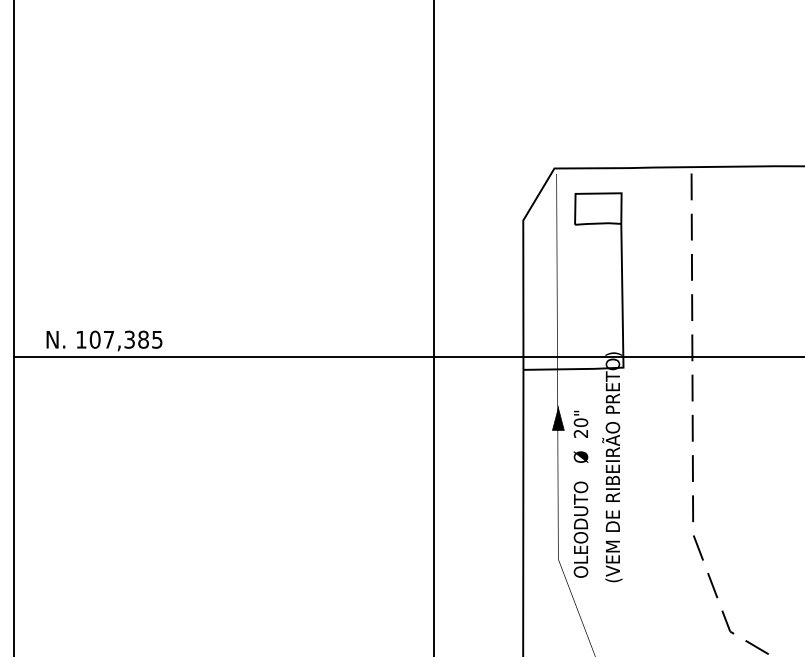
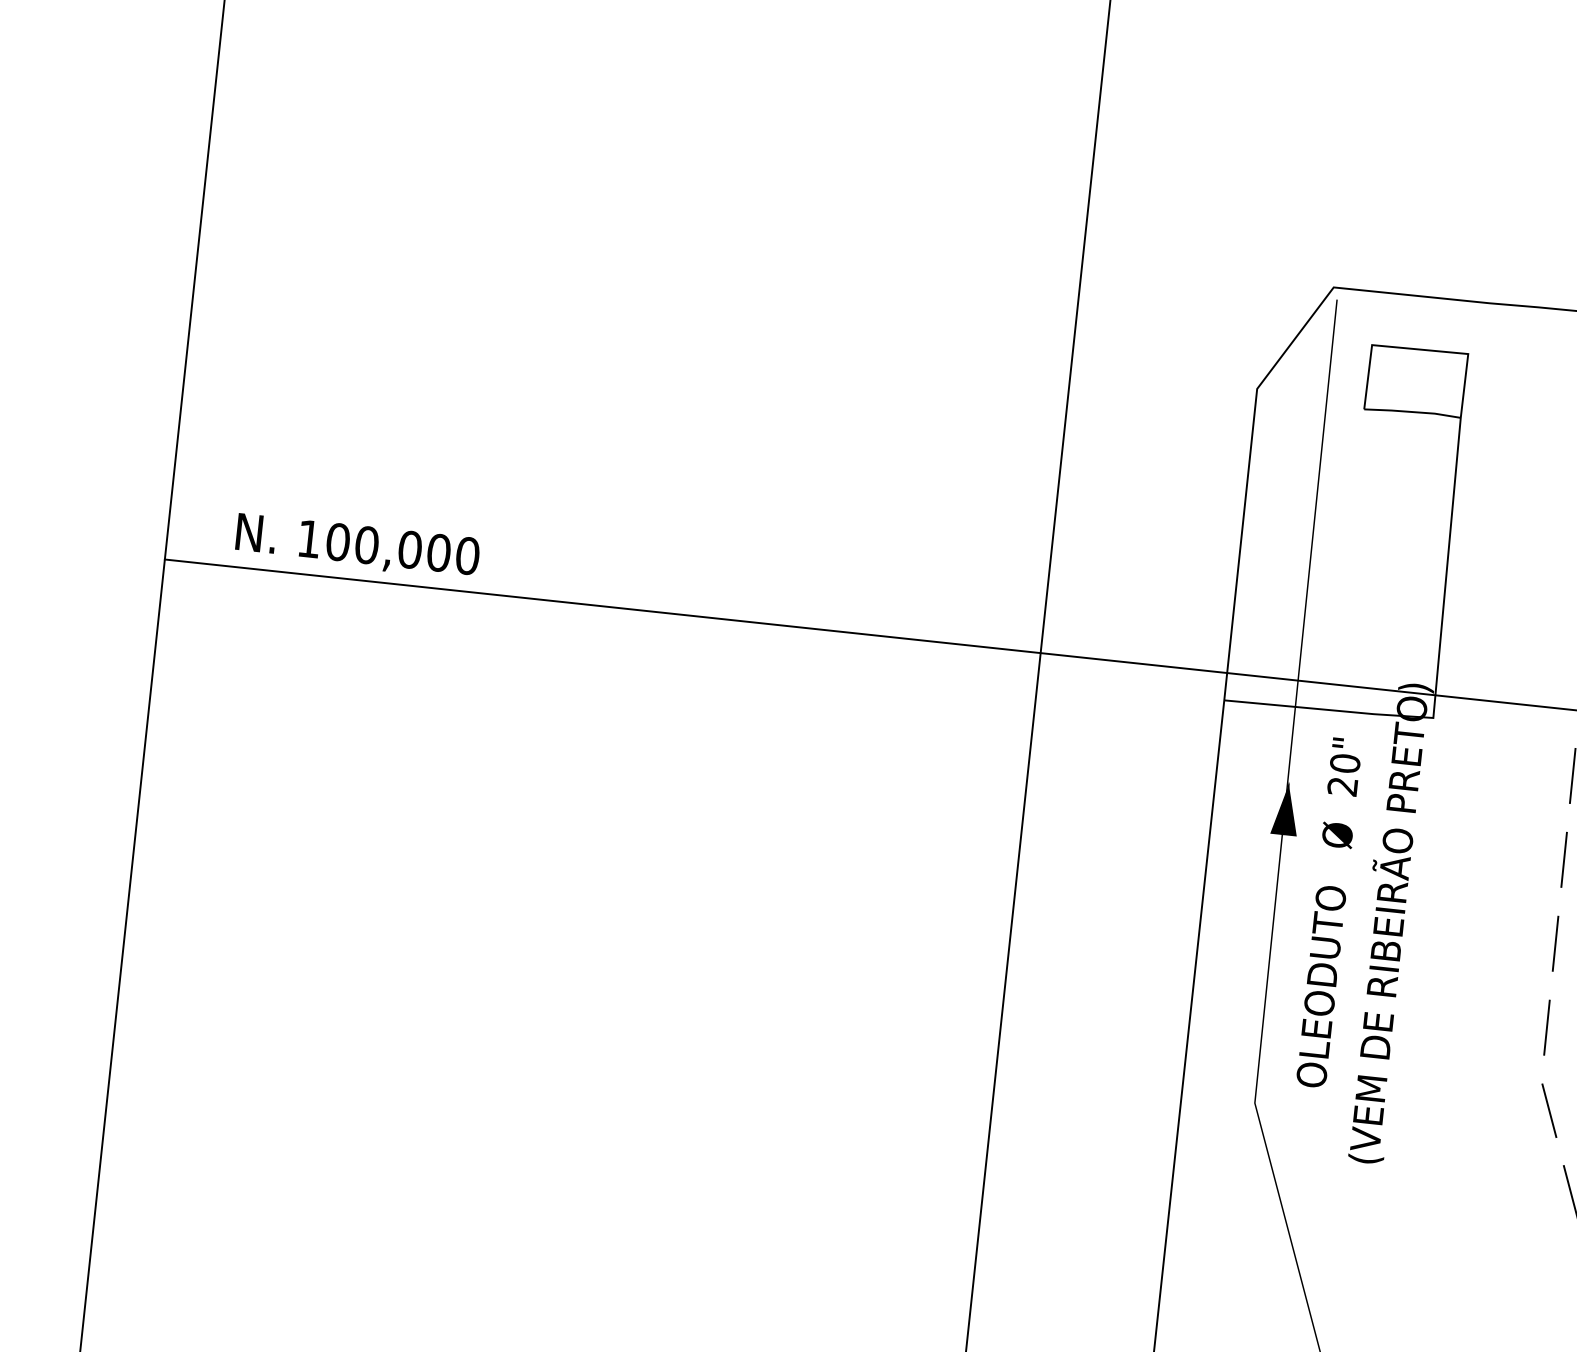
text: (132, 339) -> (415, 549), 107,385 -> 100,000
text: (580, 493) -> (1328, 911), moved

